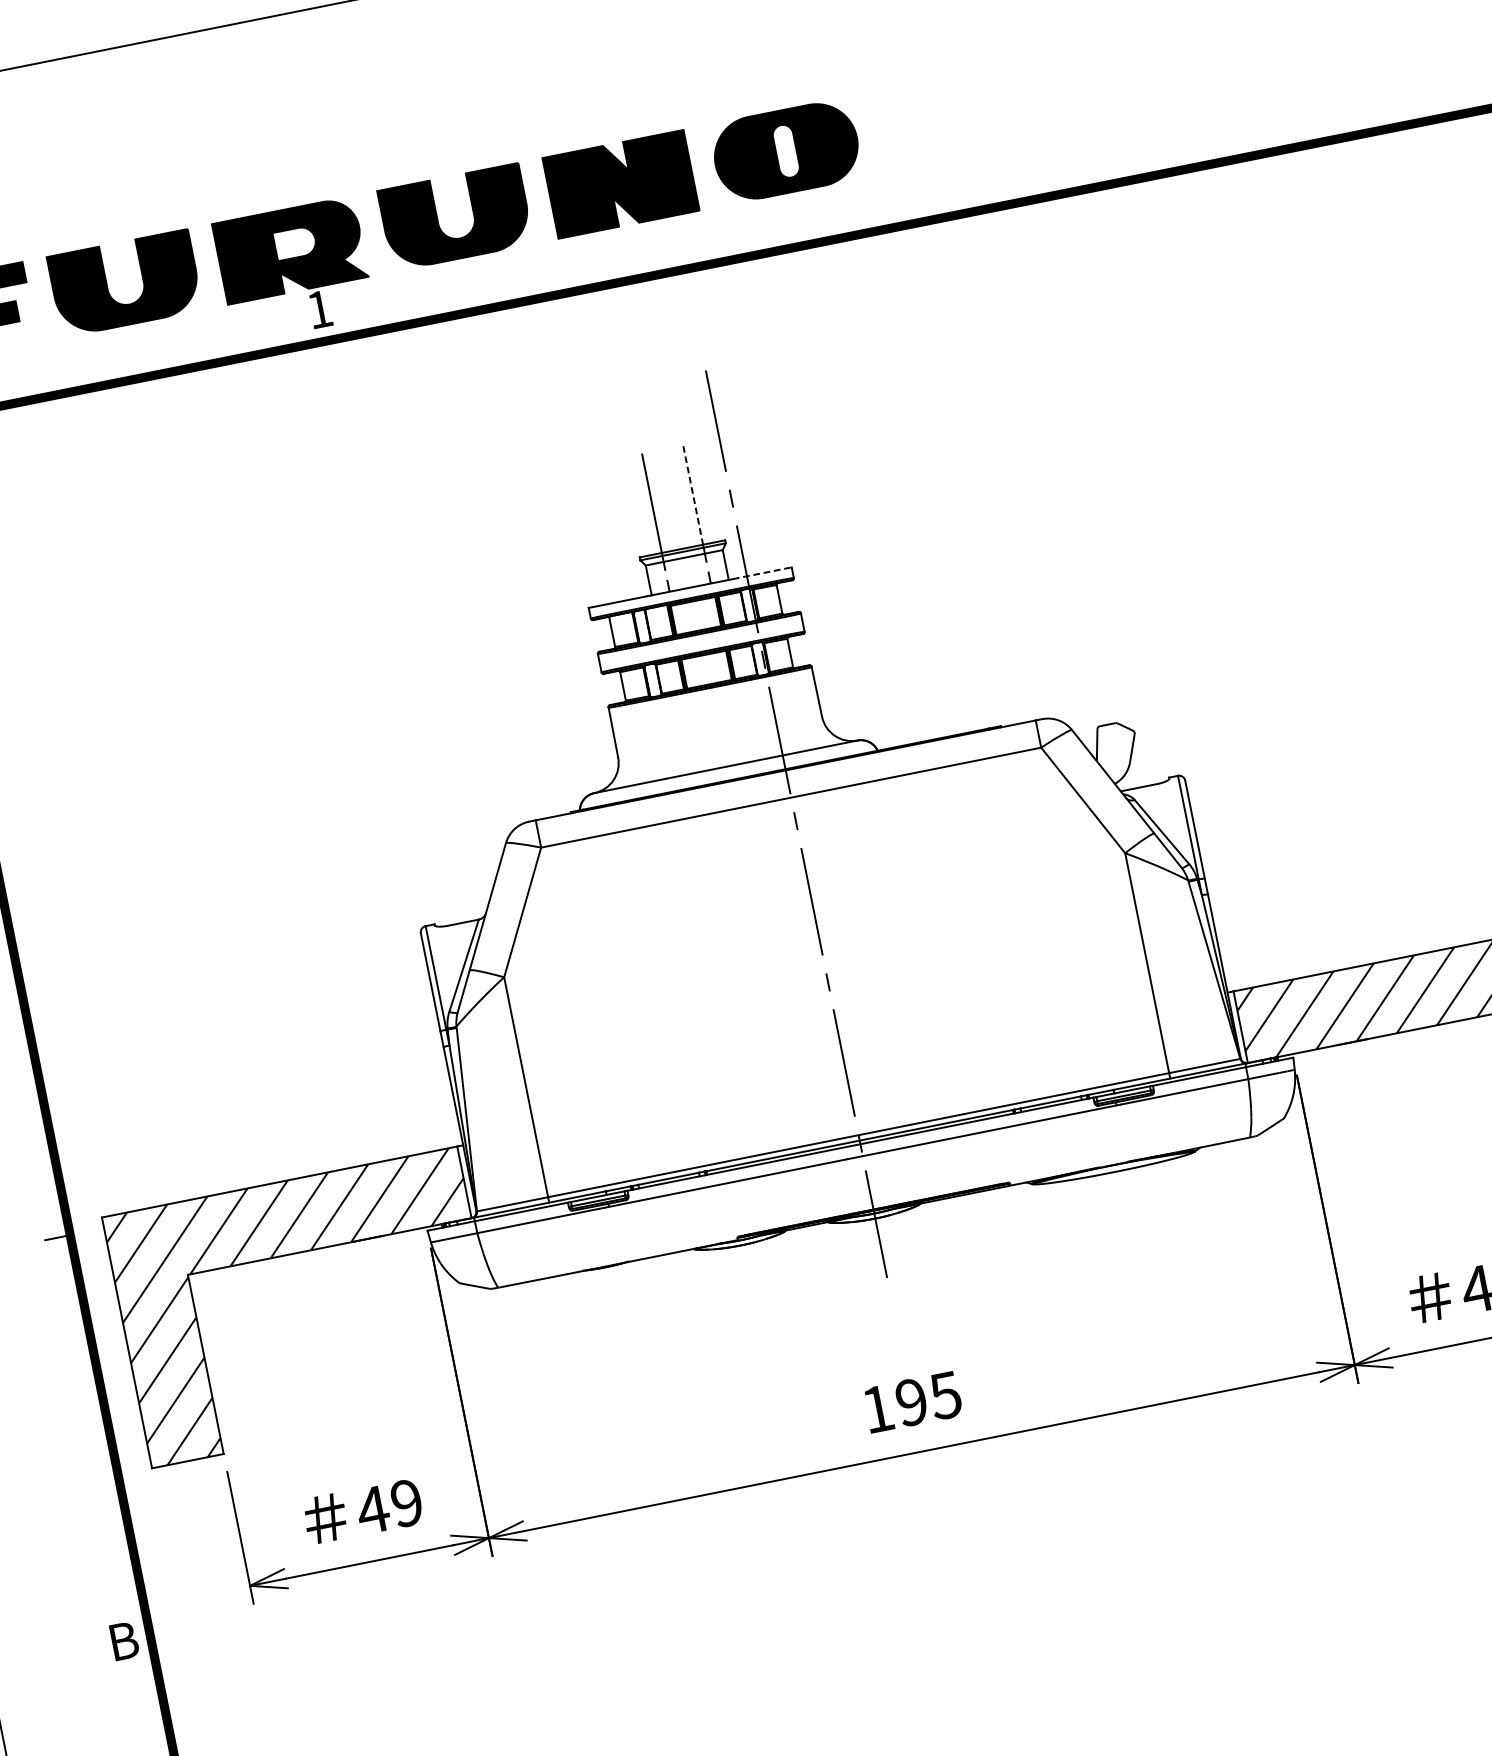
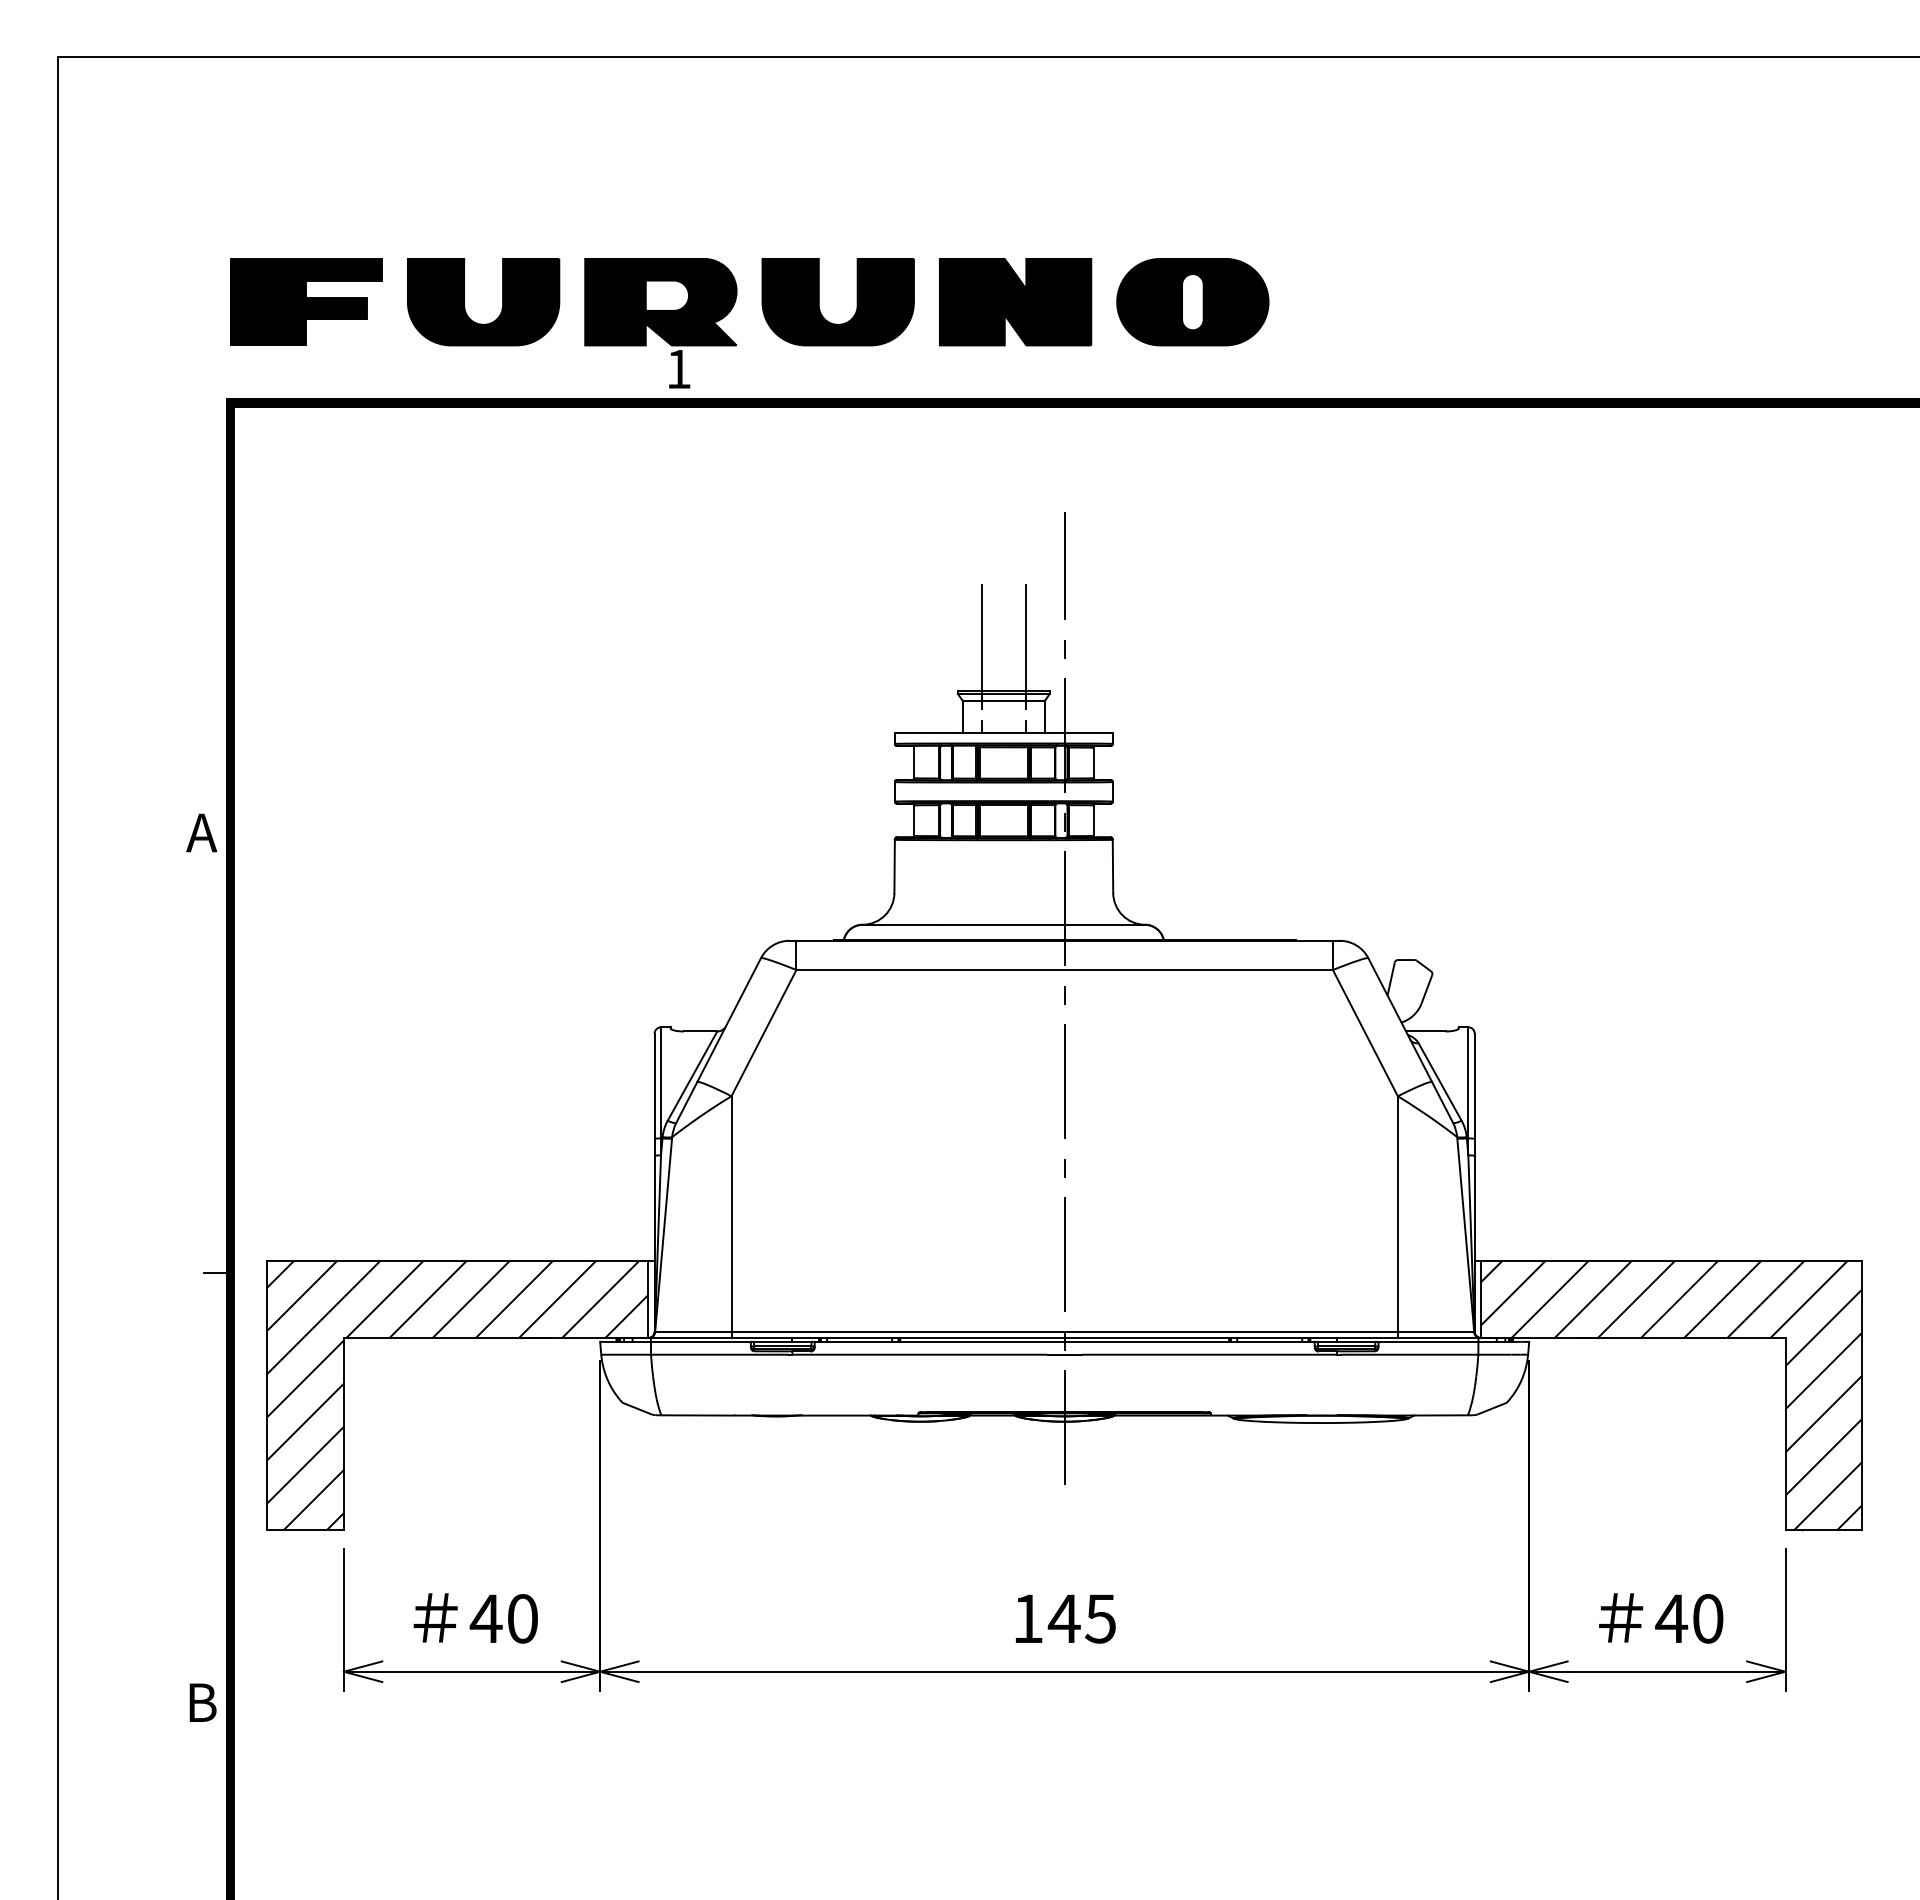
line: (692, 495) -> (1025, 638), dashed -> solid
line: (762, 573) -> (1081, 732), dashed -> solid
text: (910, 1402) -> (1063, 1618), 195 -> 145
text: (406, 1502) -> (522, 1618), 49 -> 40

